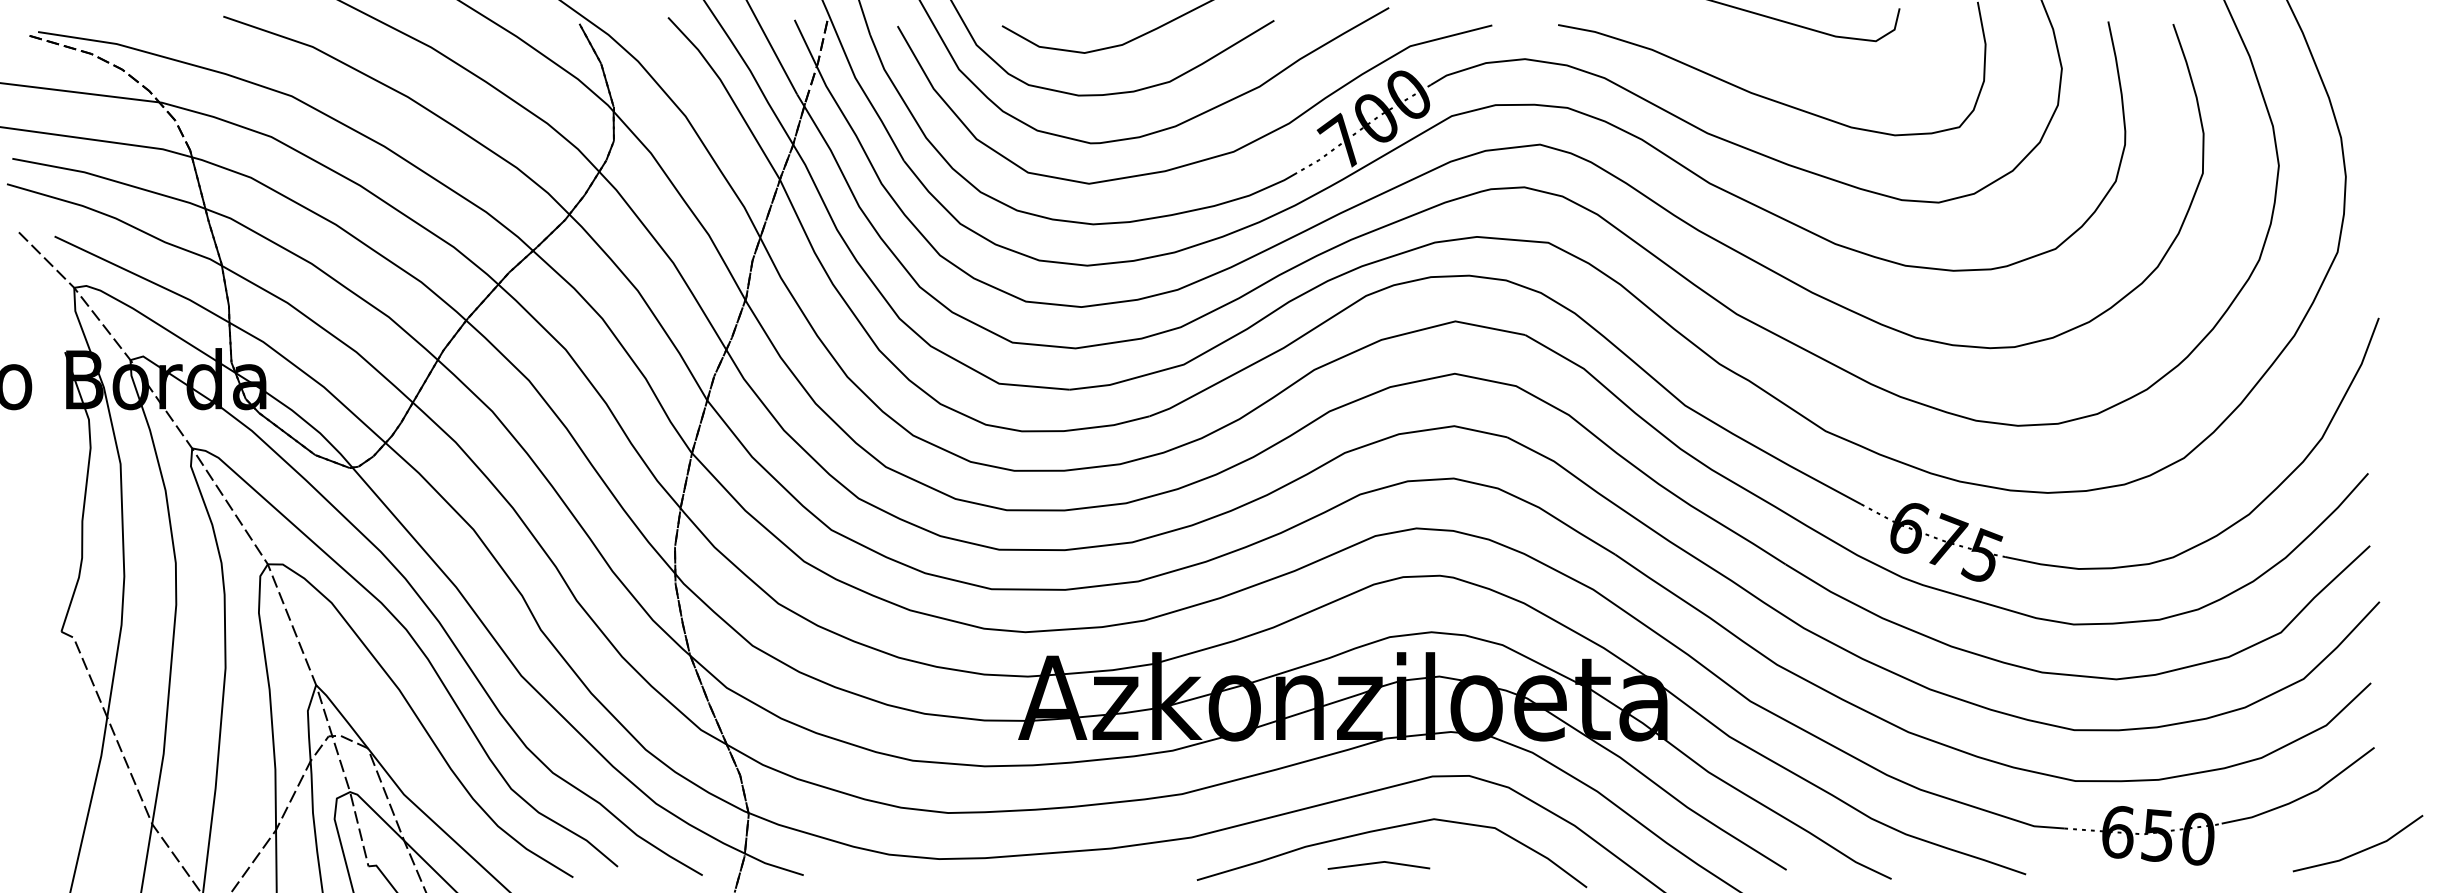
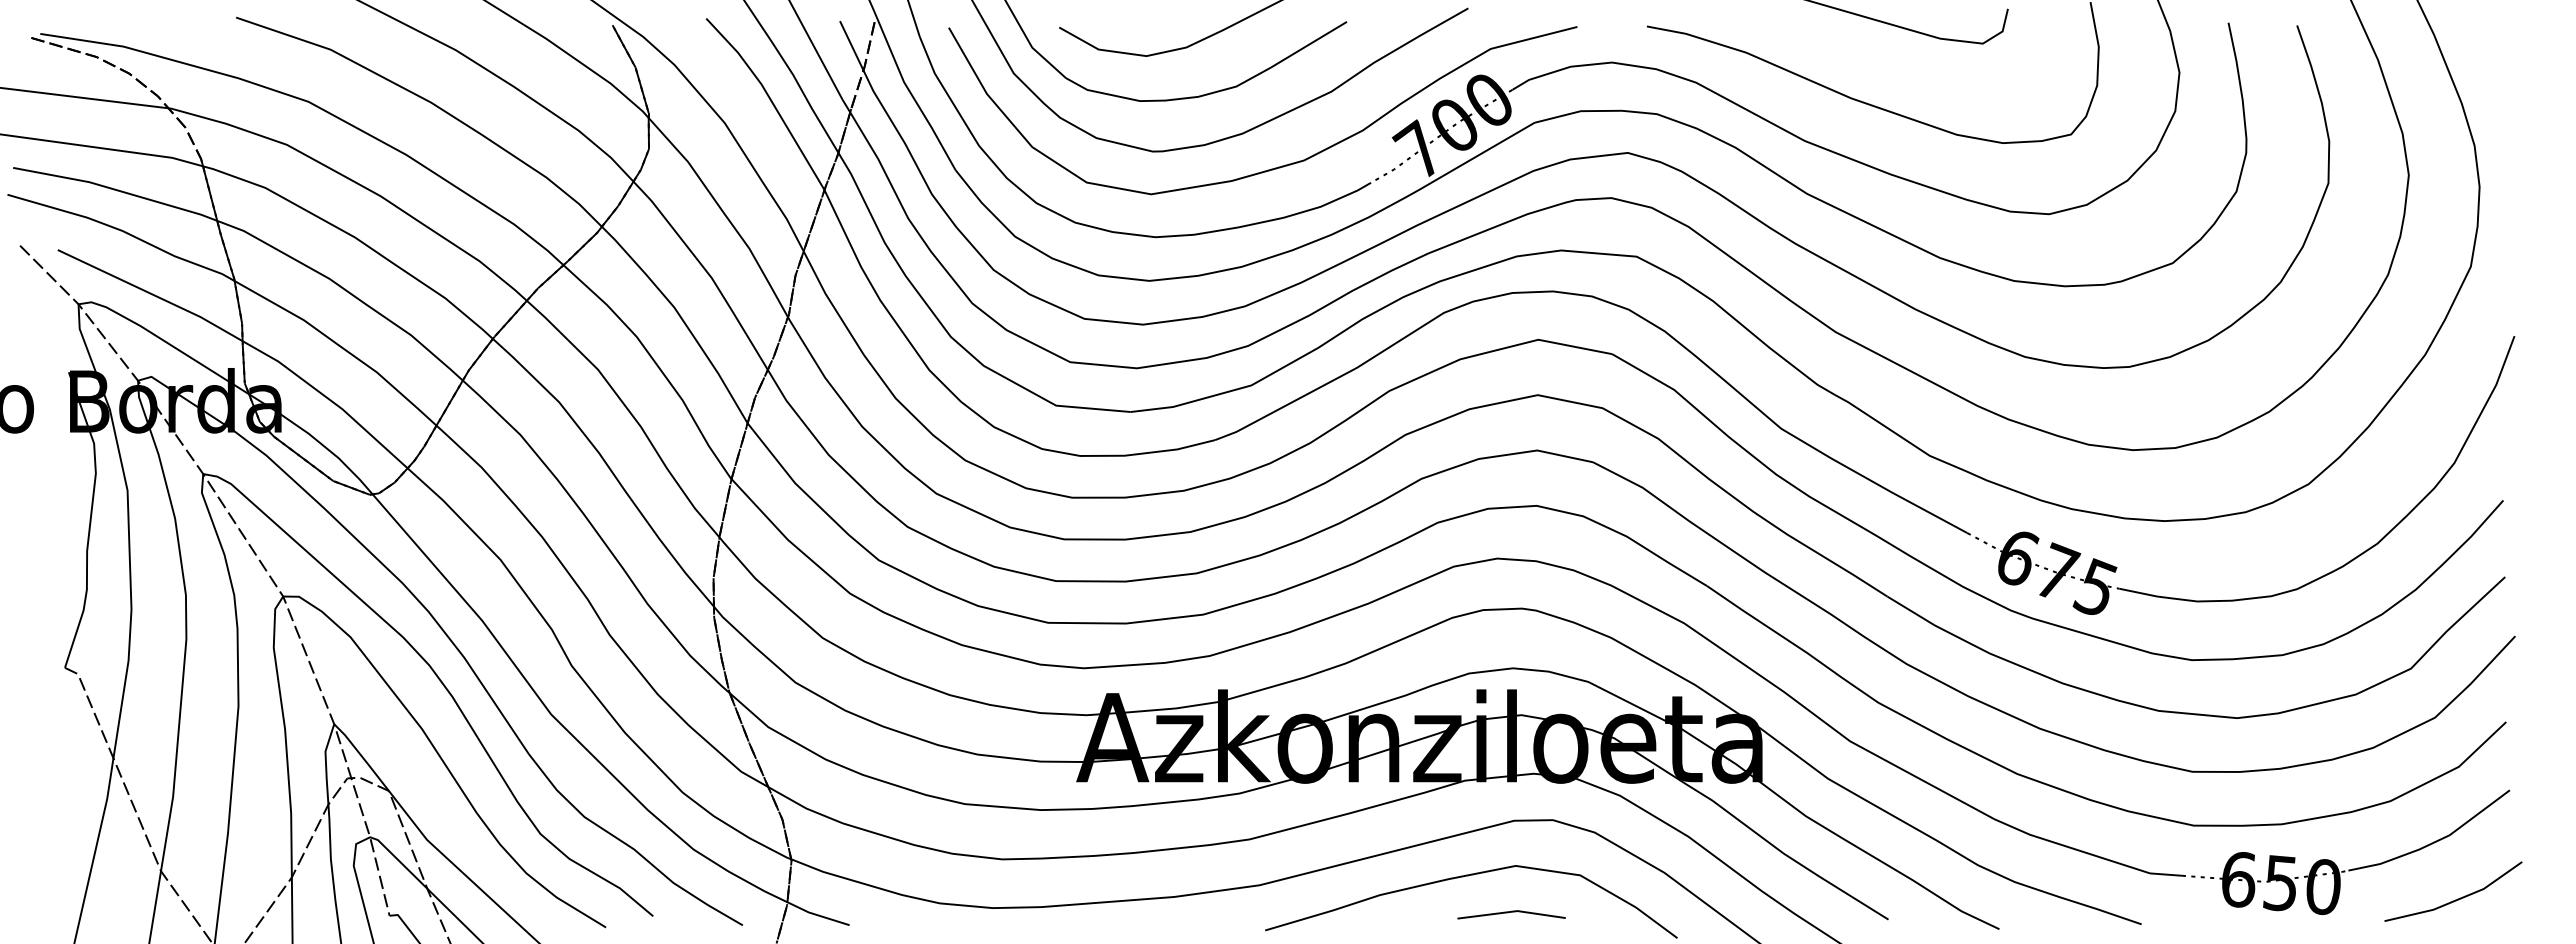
line: (2361, 850) -> (2457, 898), moved
line: (1378, 863) -> (1511, 912), moved

